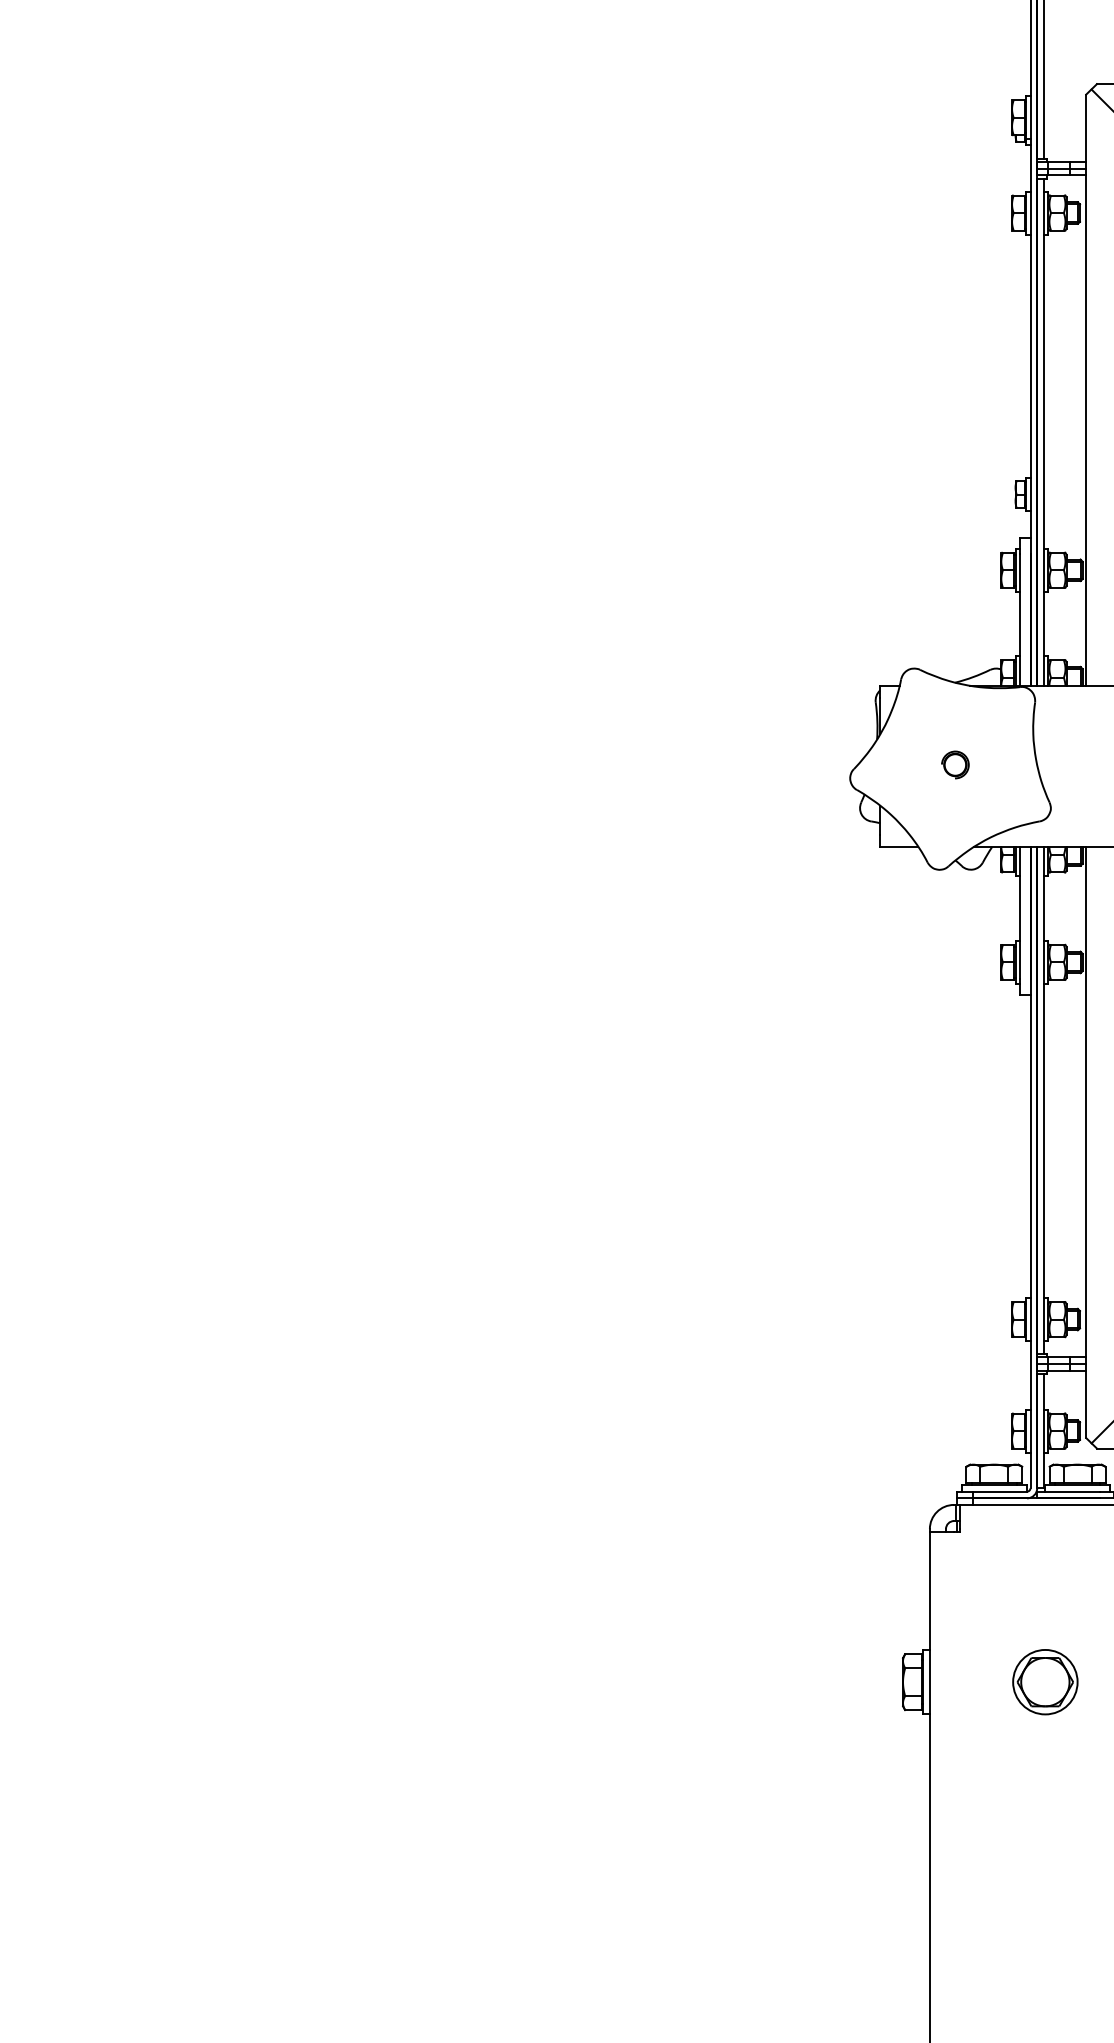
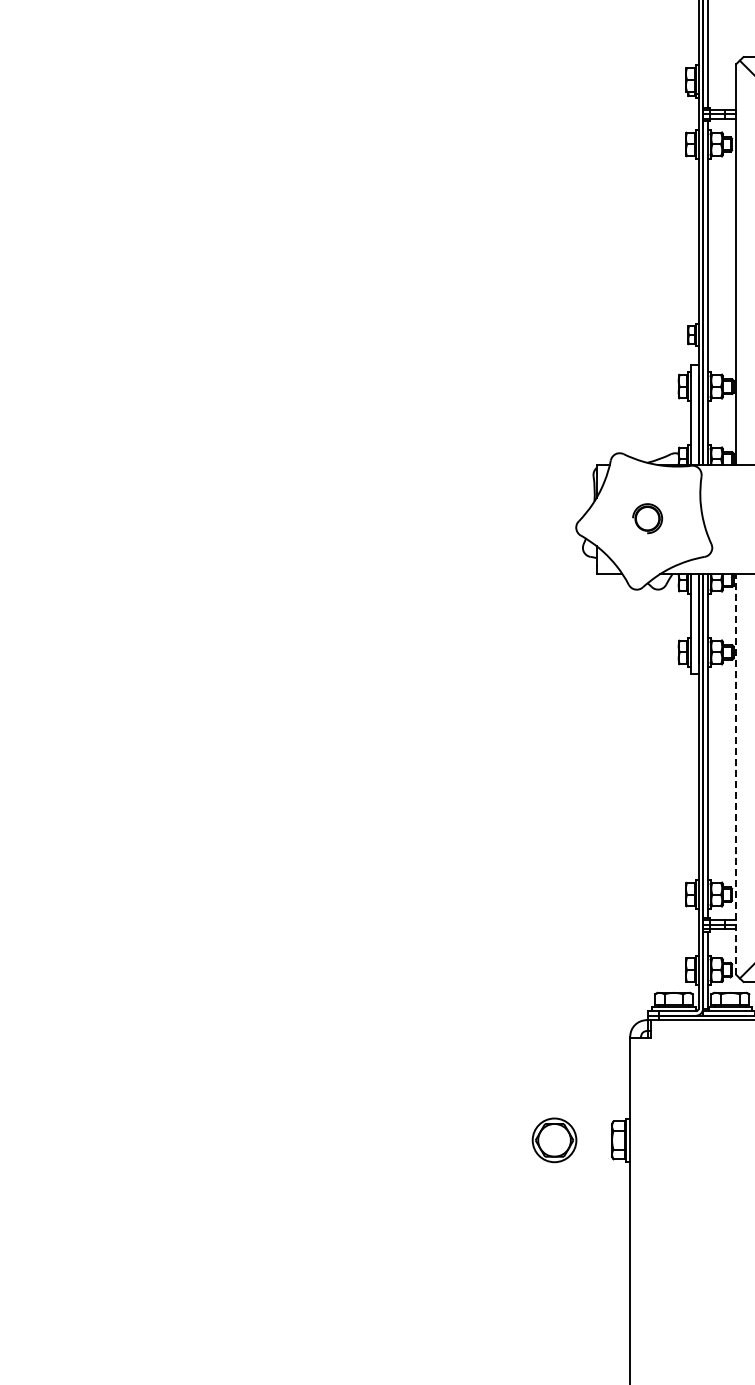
part: (955, 764) -> (647, 518), size x1.6
line: (1086, 1142) -> (736, 774), solid -> dashed
part: (1045, 1682) -> (554, 1140), moved

